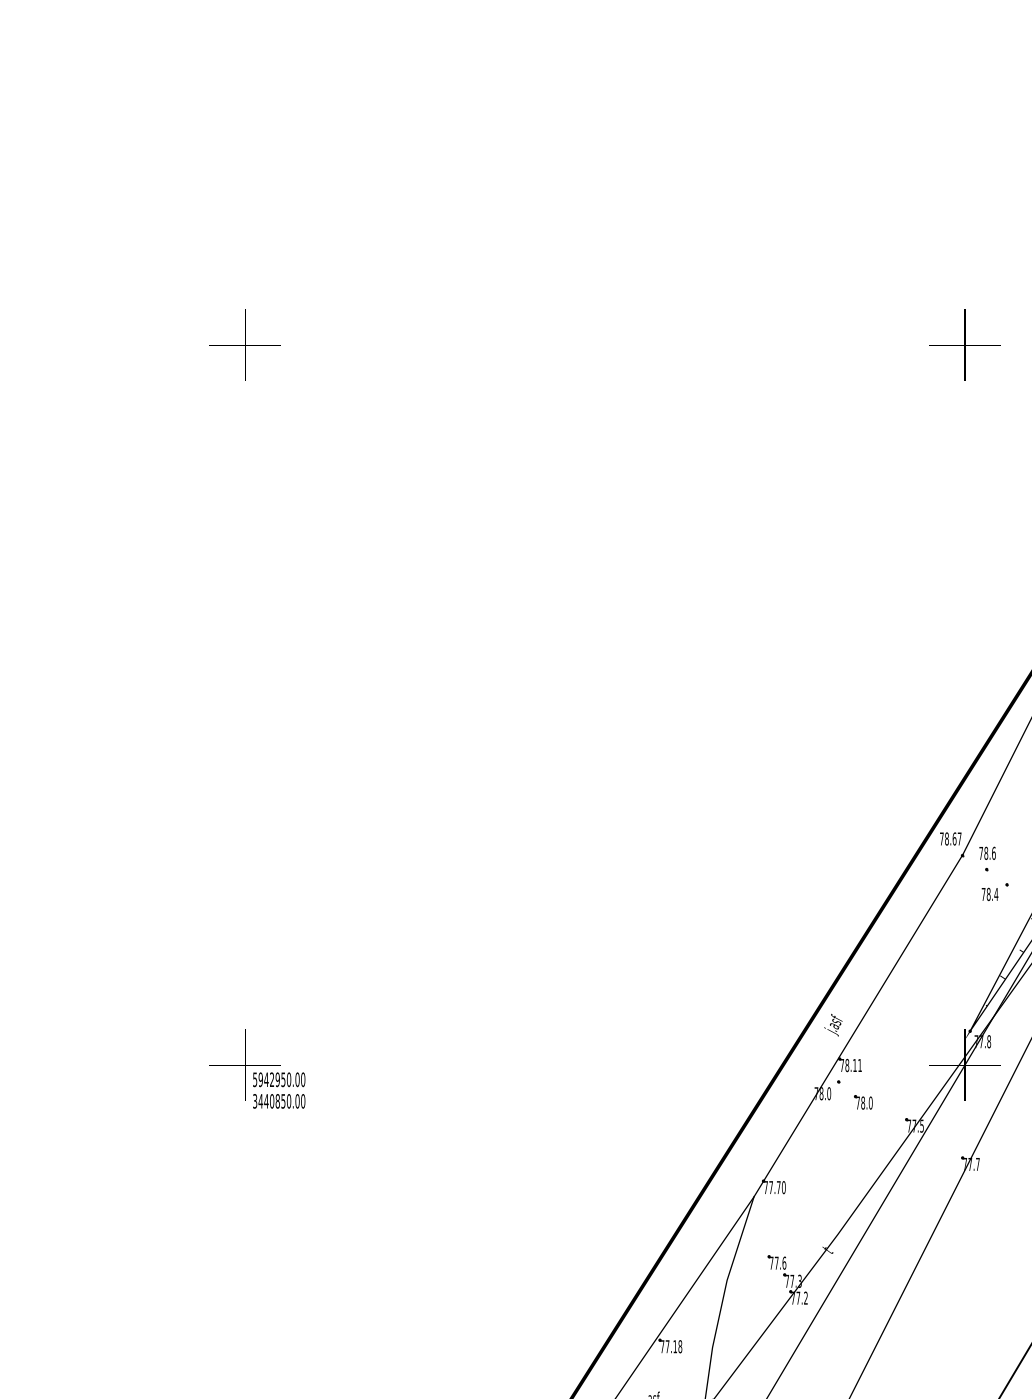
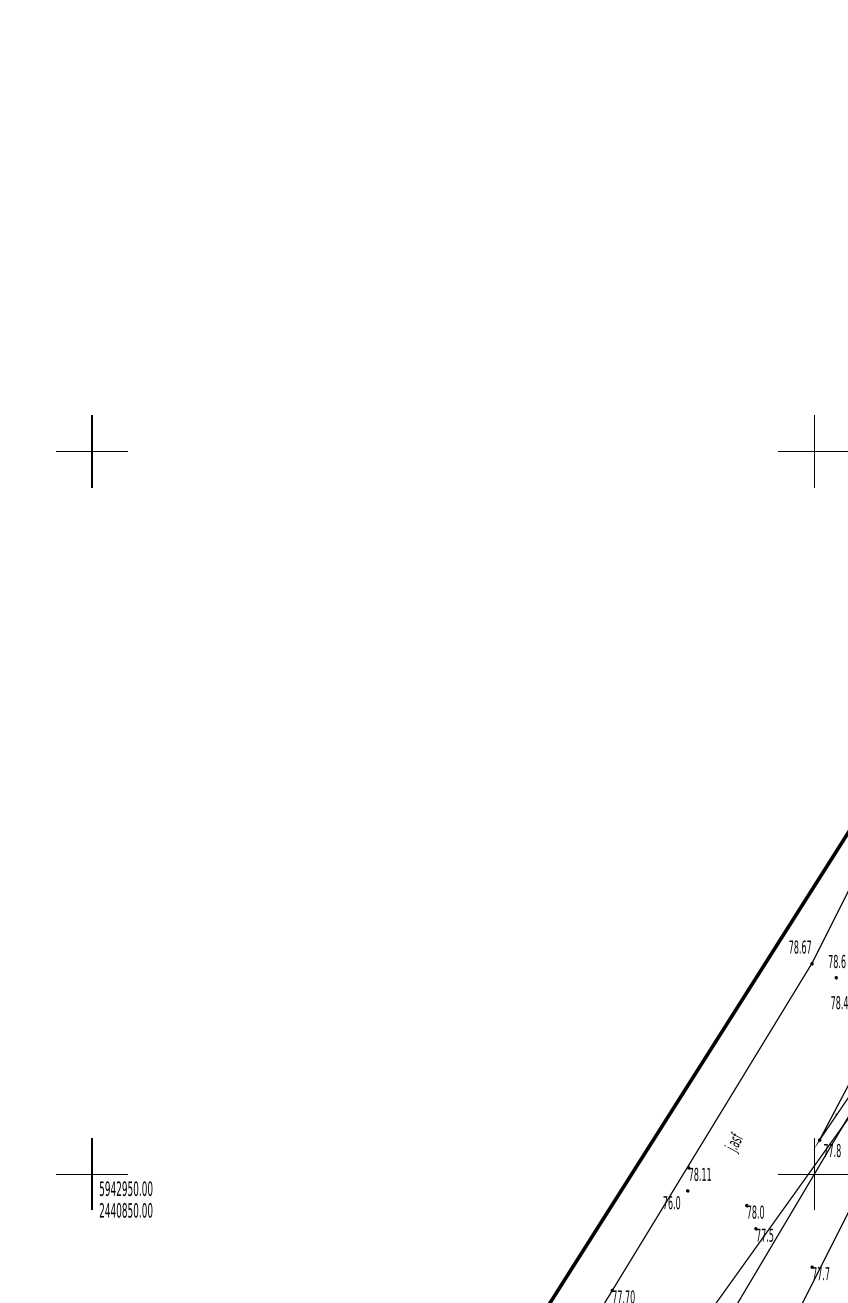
text: (833, 1024) -> (733, 1142), moved
text: (821, 1093) -> (670, 1202), 78.0 -> 76.0
text: (255, 1101) -> (102, 1210), 3440850.00 -> 2440850.00
part: (863, 1102) -> (754, 1211), moved

